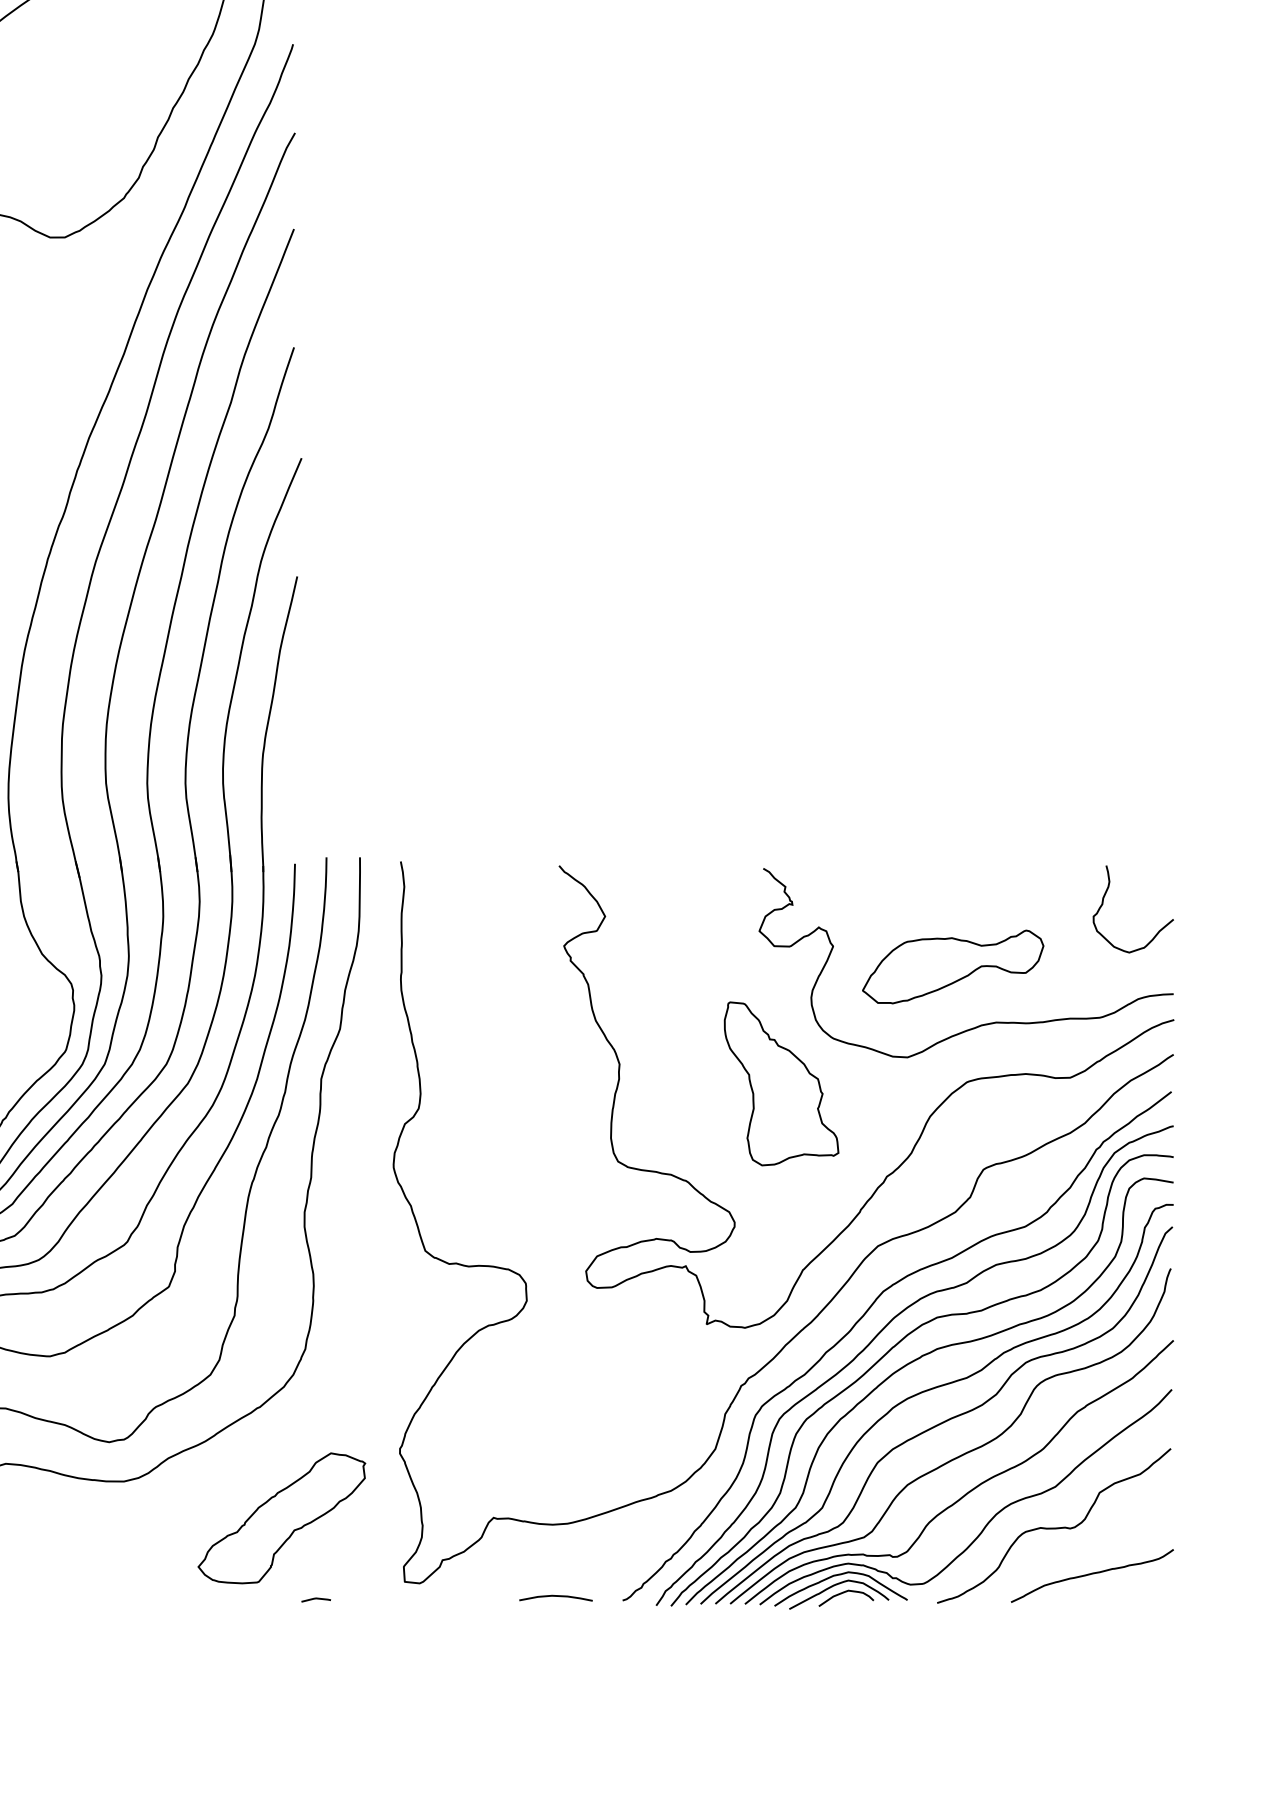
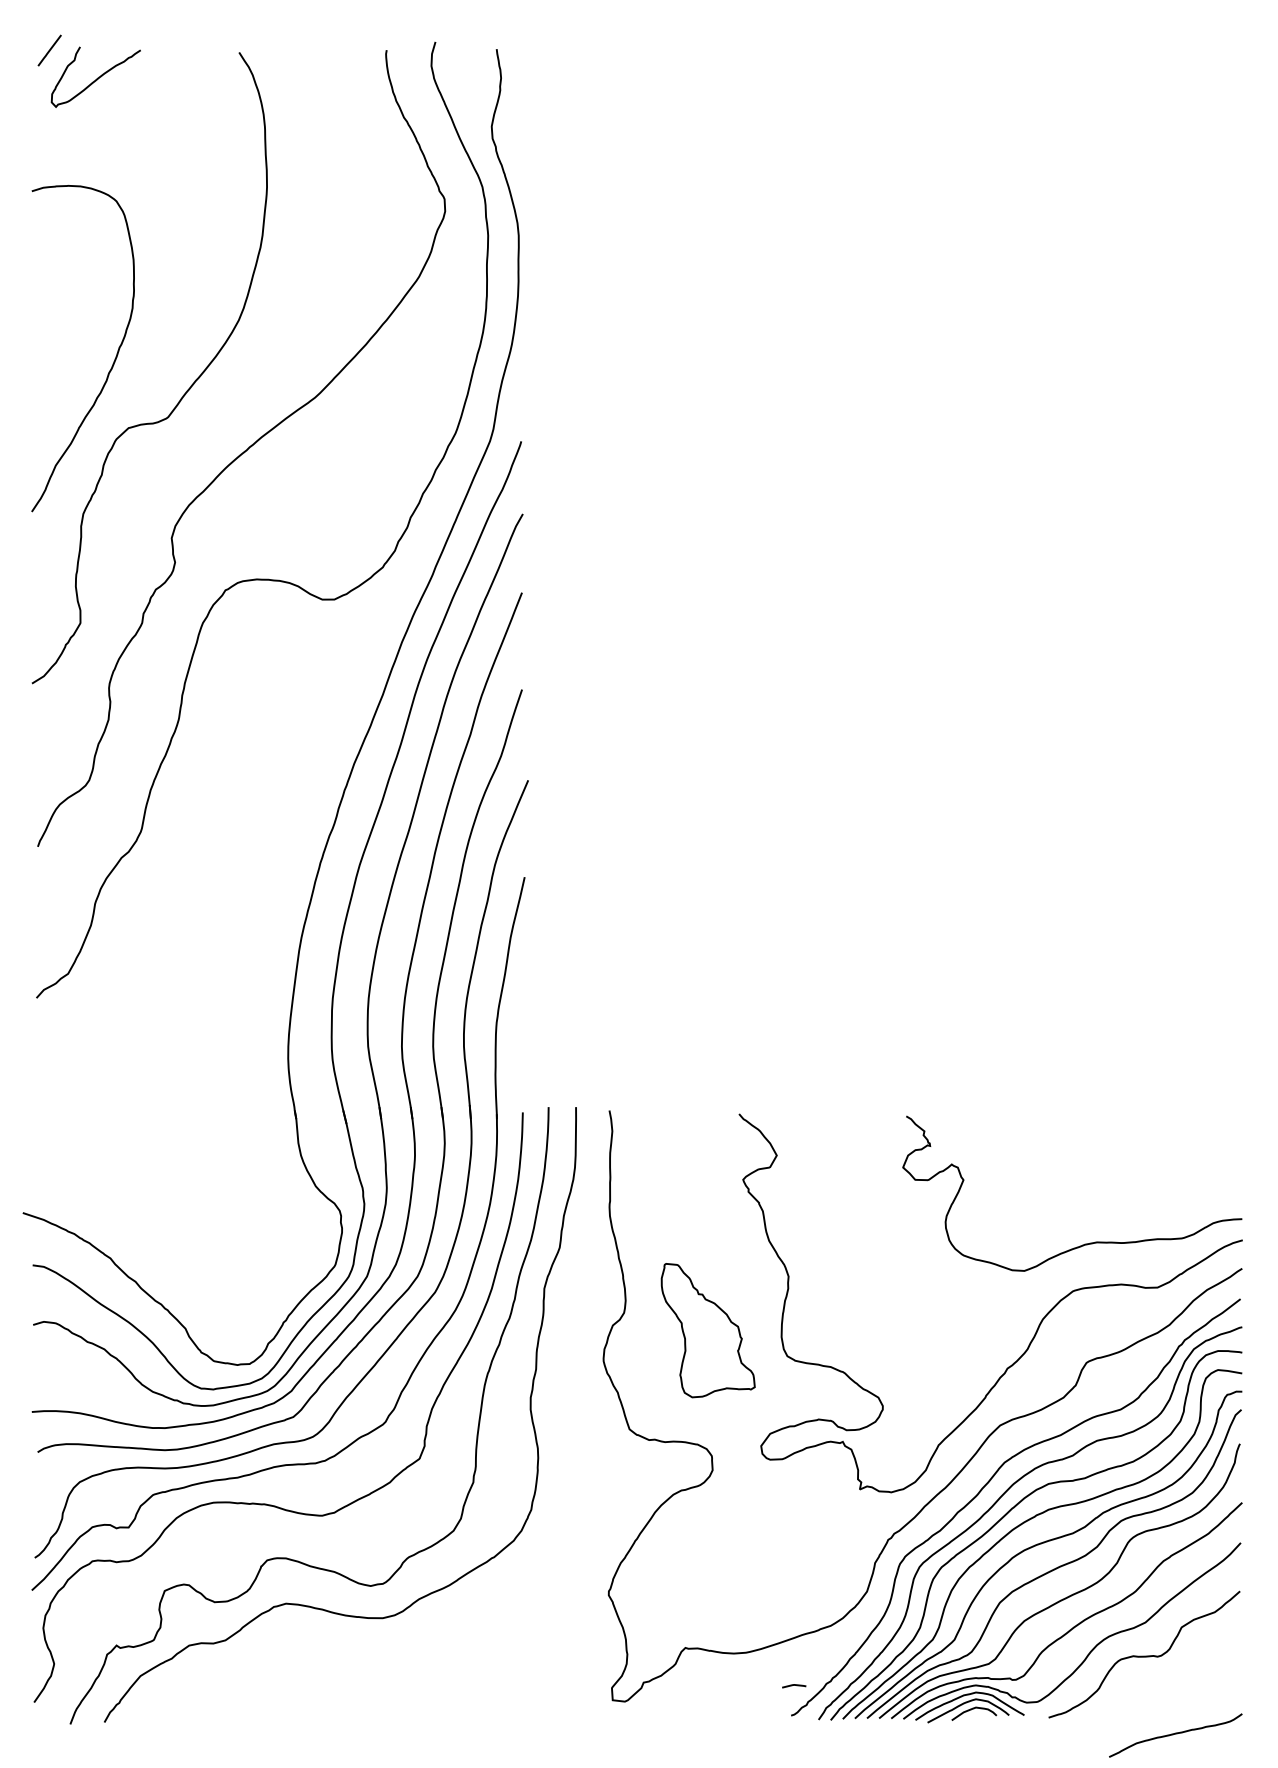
curve: (1104, 901) -> (1185, 1143), removed
part: (952, 966) -> (1061, 1196), removed
part: (780, 1083) -> (707, 1330), moved
part: (281, 1518) -> (511, 1648), removed
curve: (1092, 1574) -> (1175, 1734), moved
curve: (555, 1596) -> (736, 1712), removed
line: (316, 1599) -> (794, 1685), moved

